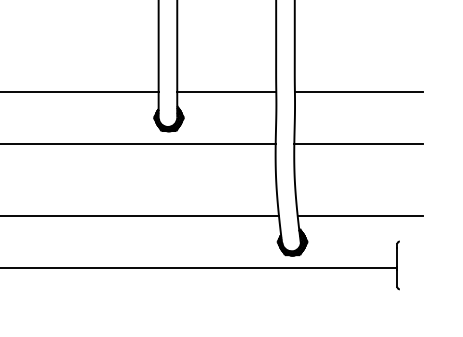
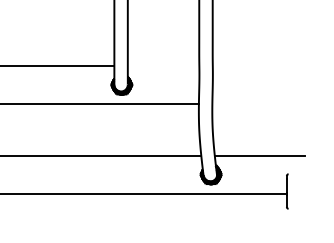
line: (226, 91) -> (163, 65), removed
line: (358, 91) -> (258, 65), removed
line: (358, 144) -> (258, 104), removed

